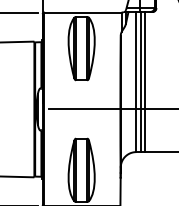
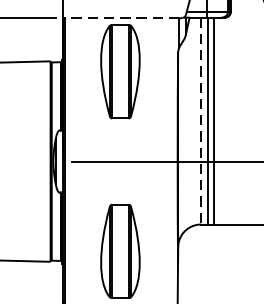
line: (82, 12) -> (121, 18), solid -> dashed
line: (136, 82) -> (201, 121), solid -> dashed

